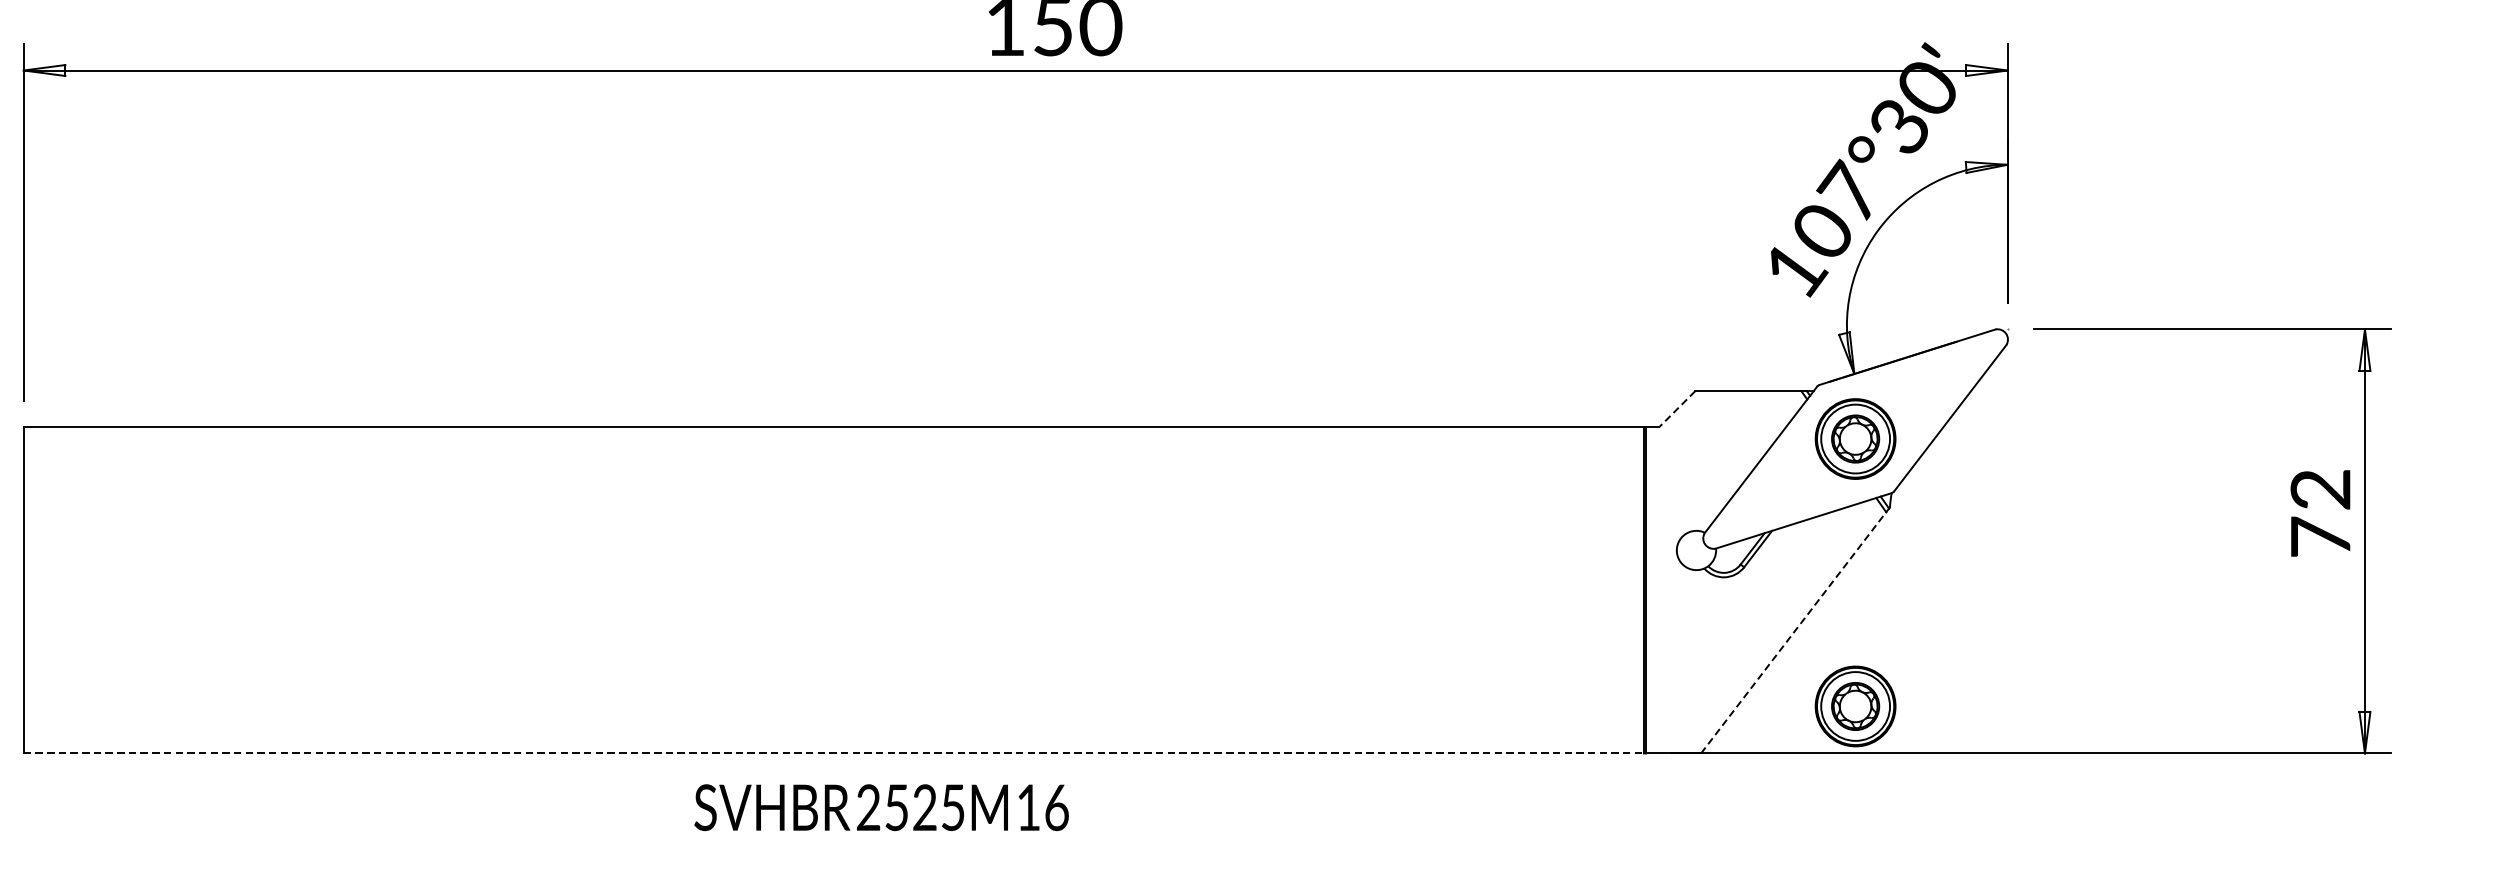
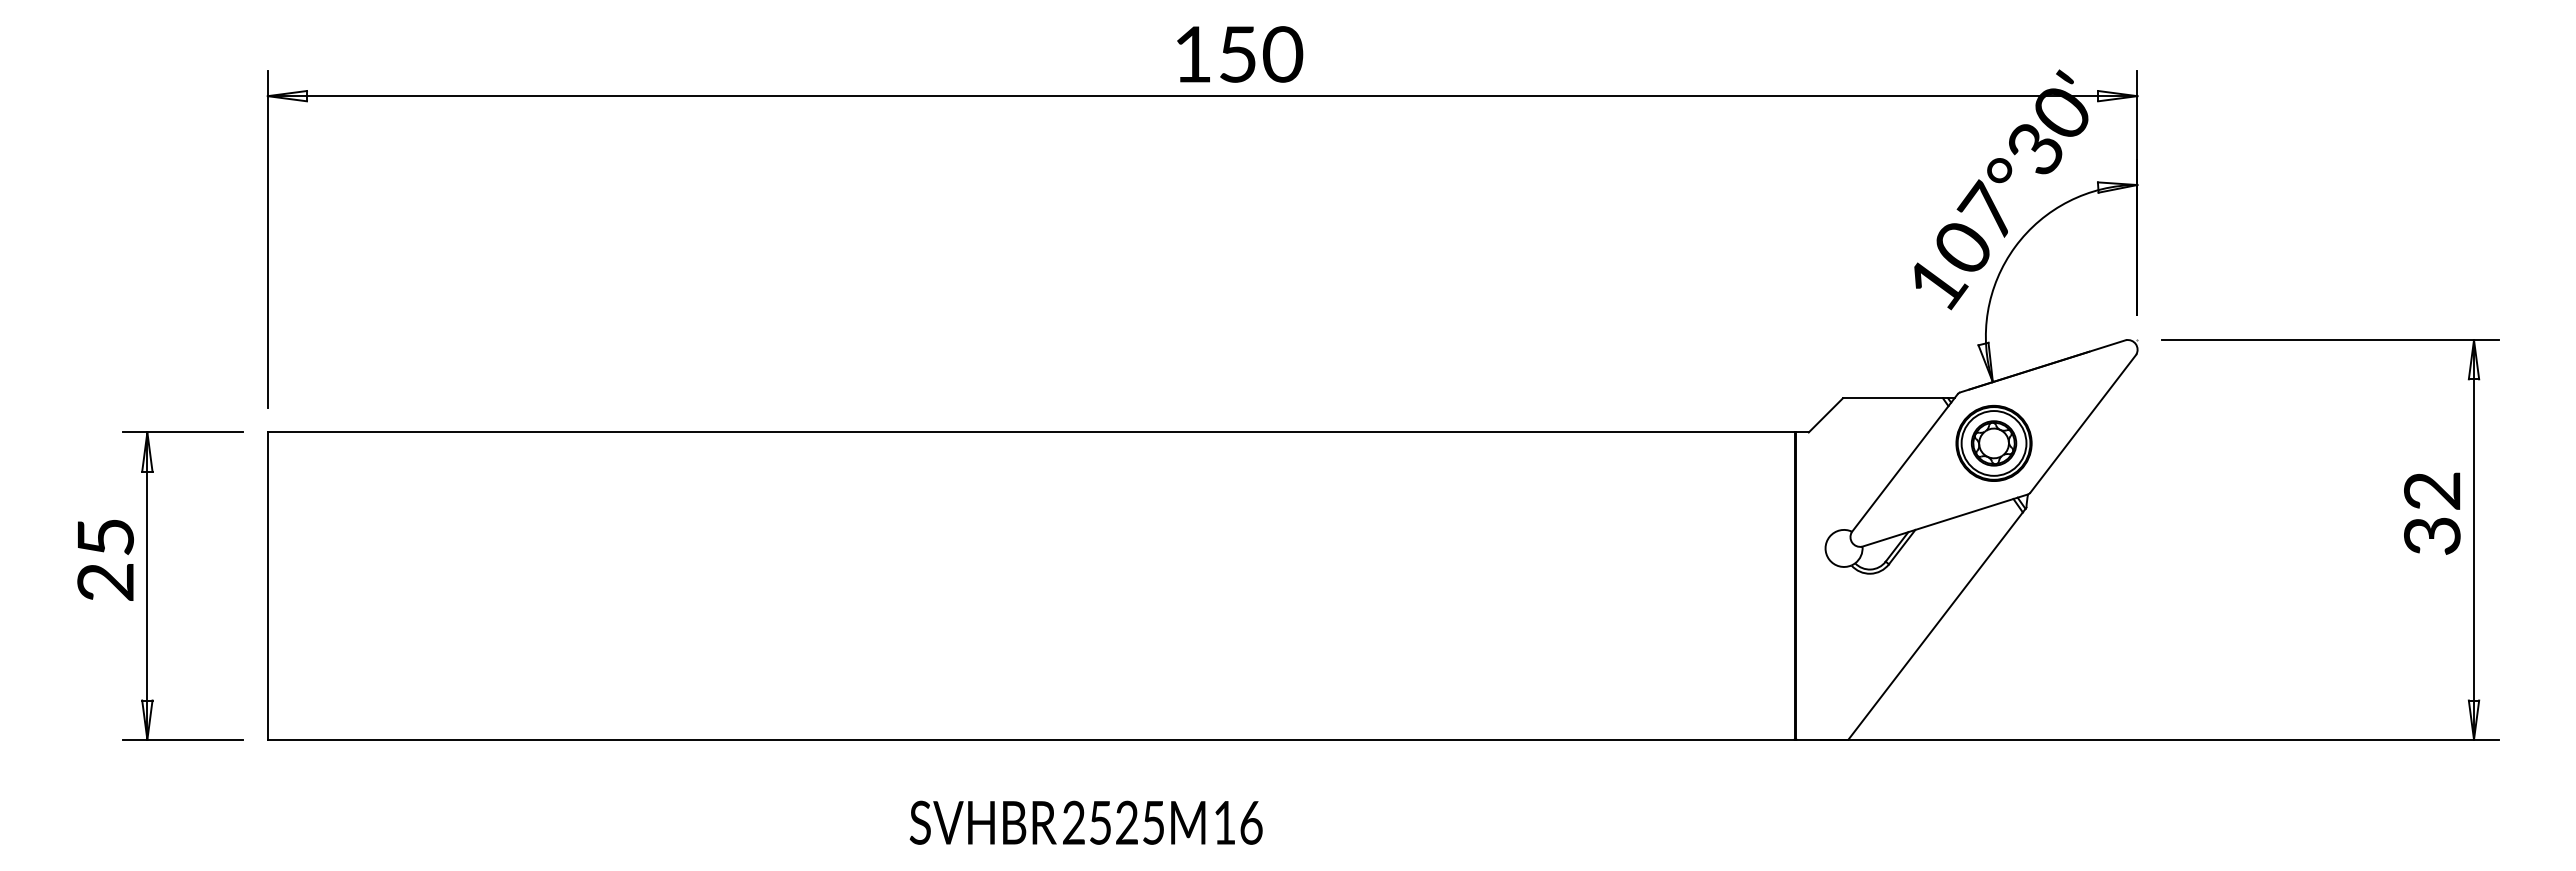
line: (1676, 409) -> (1825, 415), dashed -> solid
text: (2320, 536) -> (2432, 535), 72 -> 32
line: (1793, 632) -> (1935, 625), dashed -> solid
part: (1855, 705) -> (1993, 694), removed
line: (834, 753) -> (1031, 739), dashed -> solid
text: (880, 807) -> (1085, 822), moved

